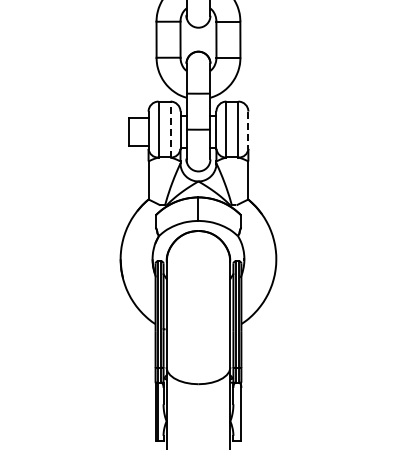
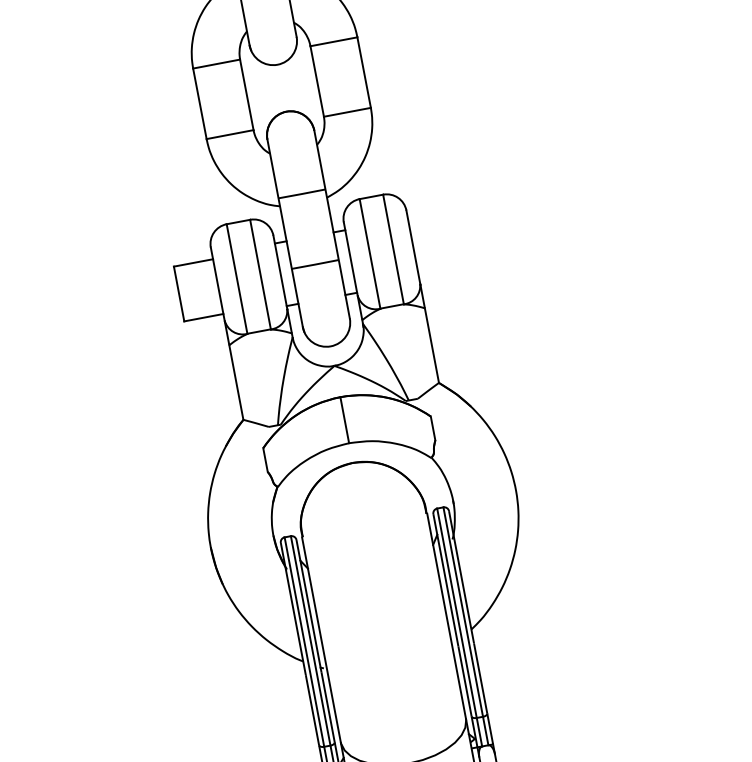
line: (170, 129) -> (260, 274), dashed -> solid
line: (248, 130) -> (413, 247), dashed -> solid

